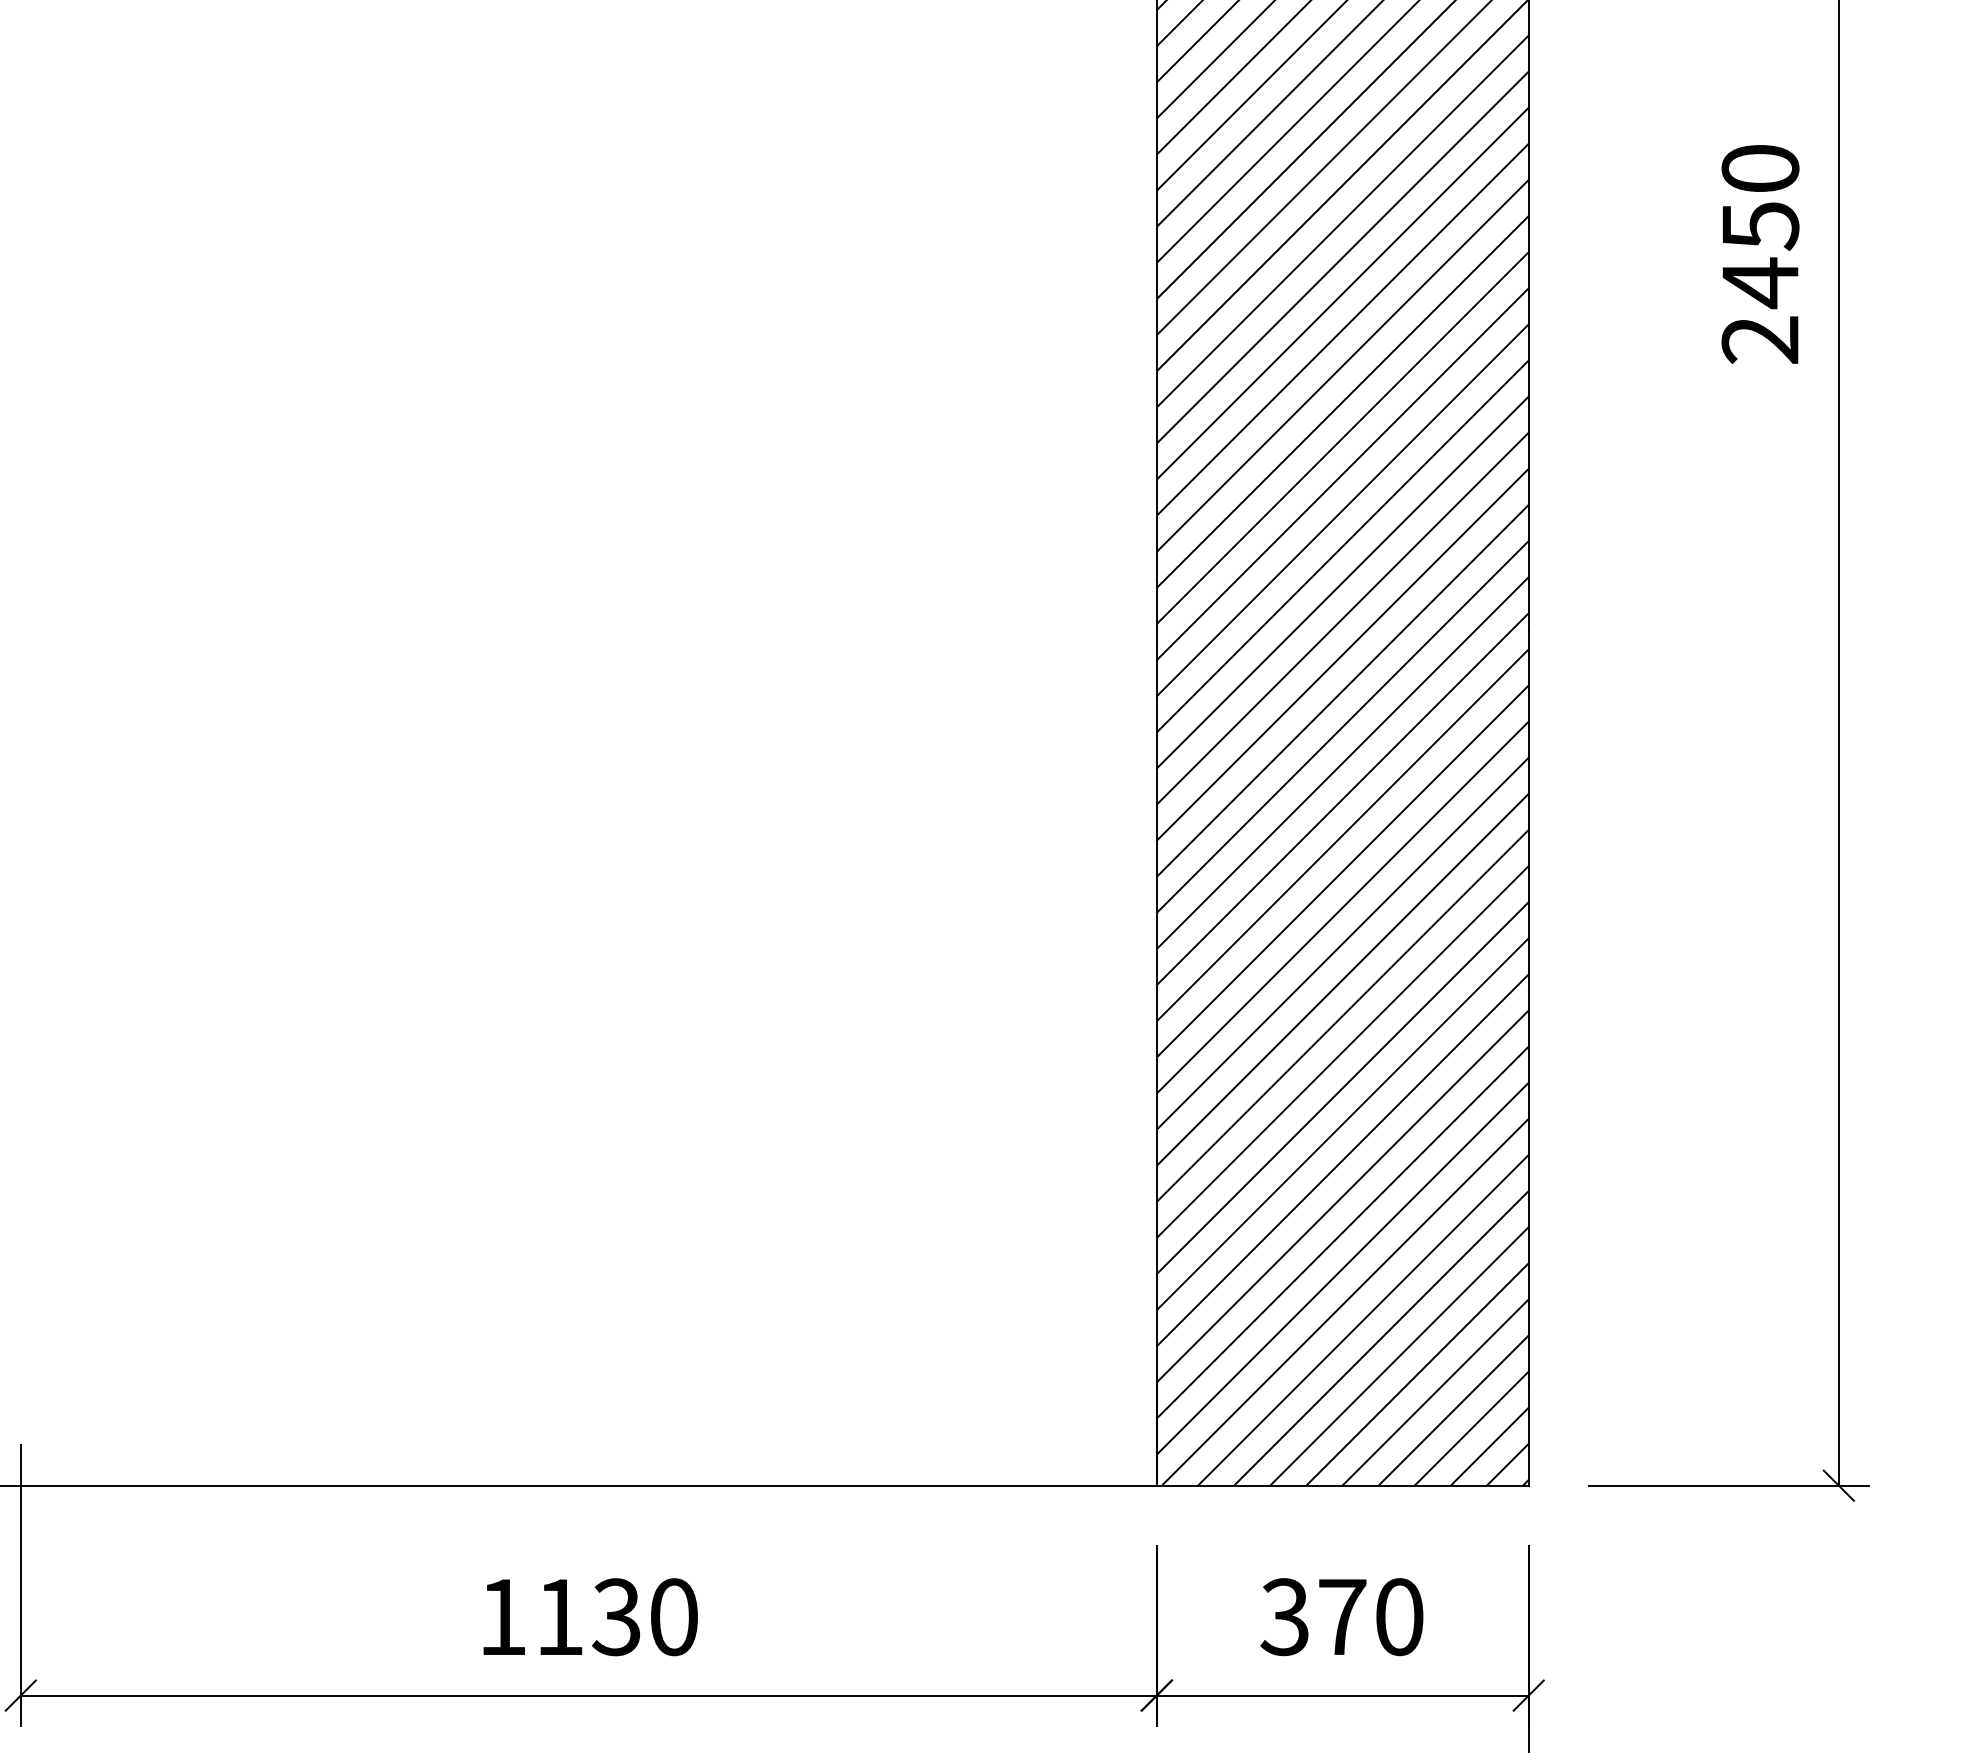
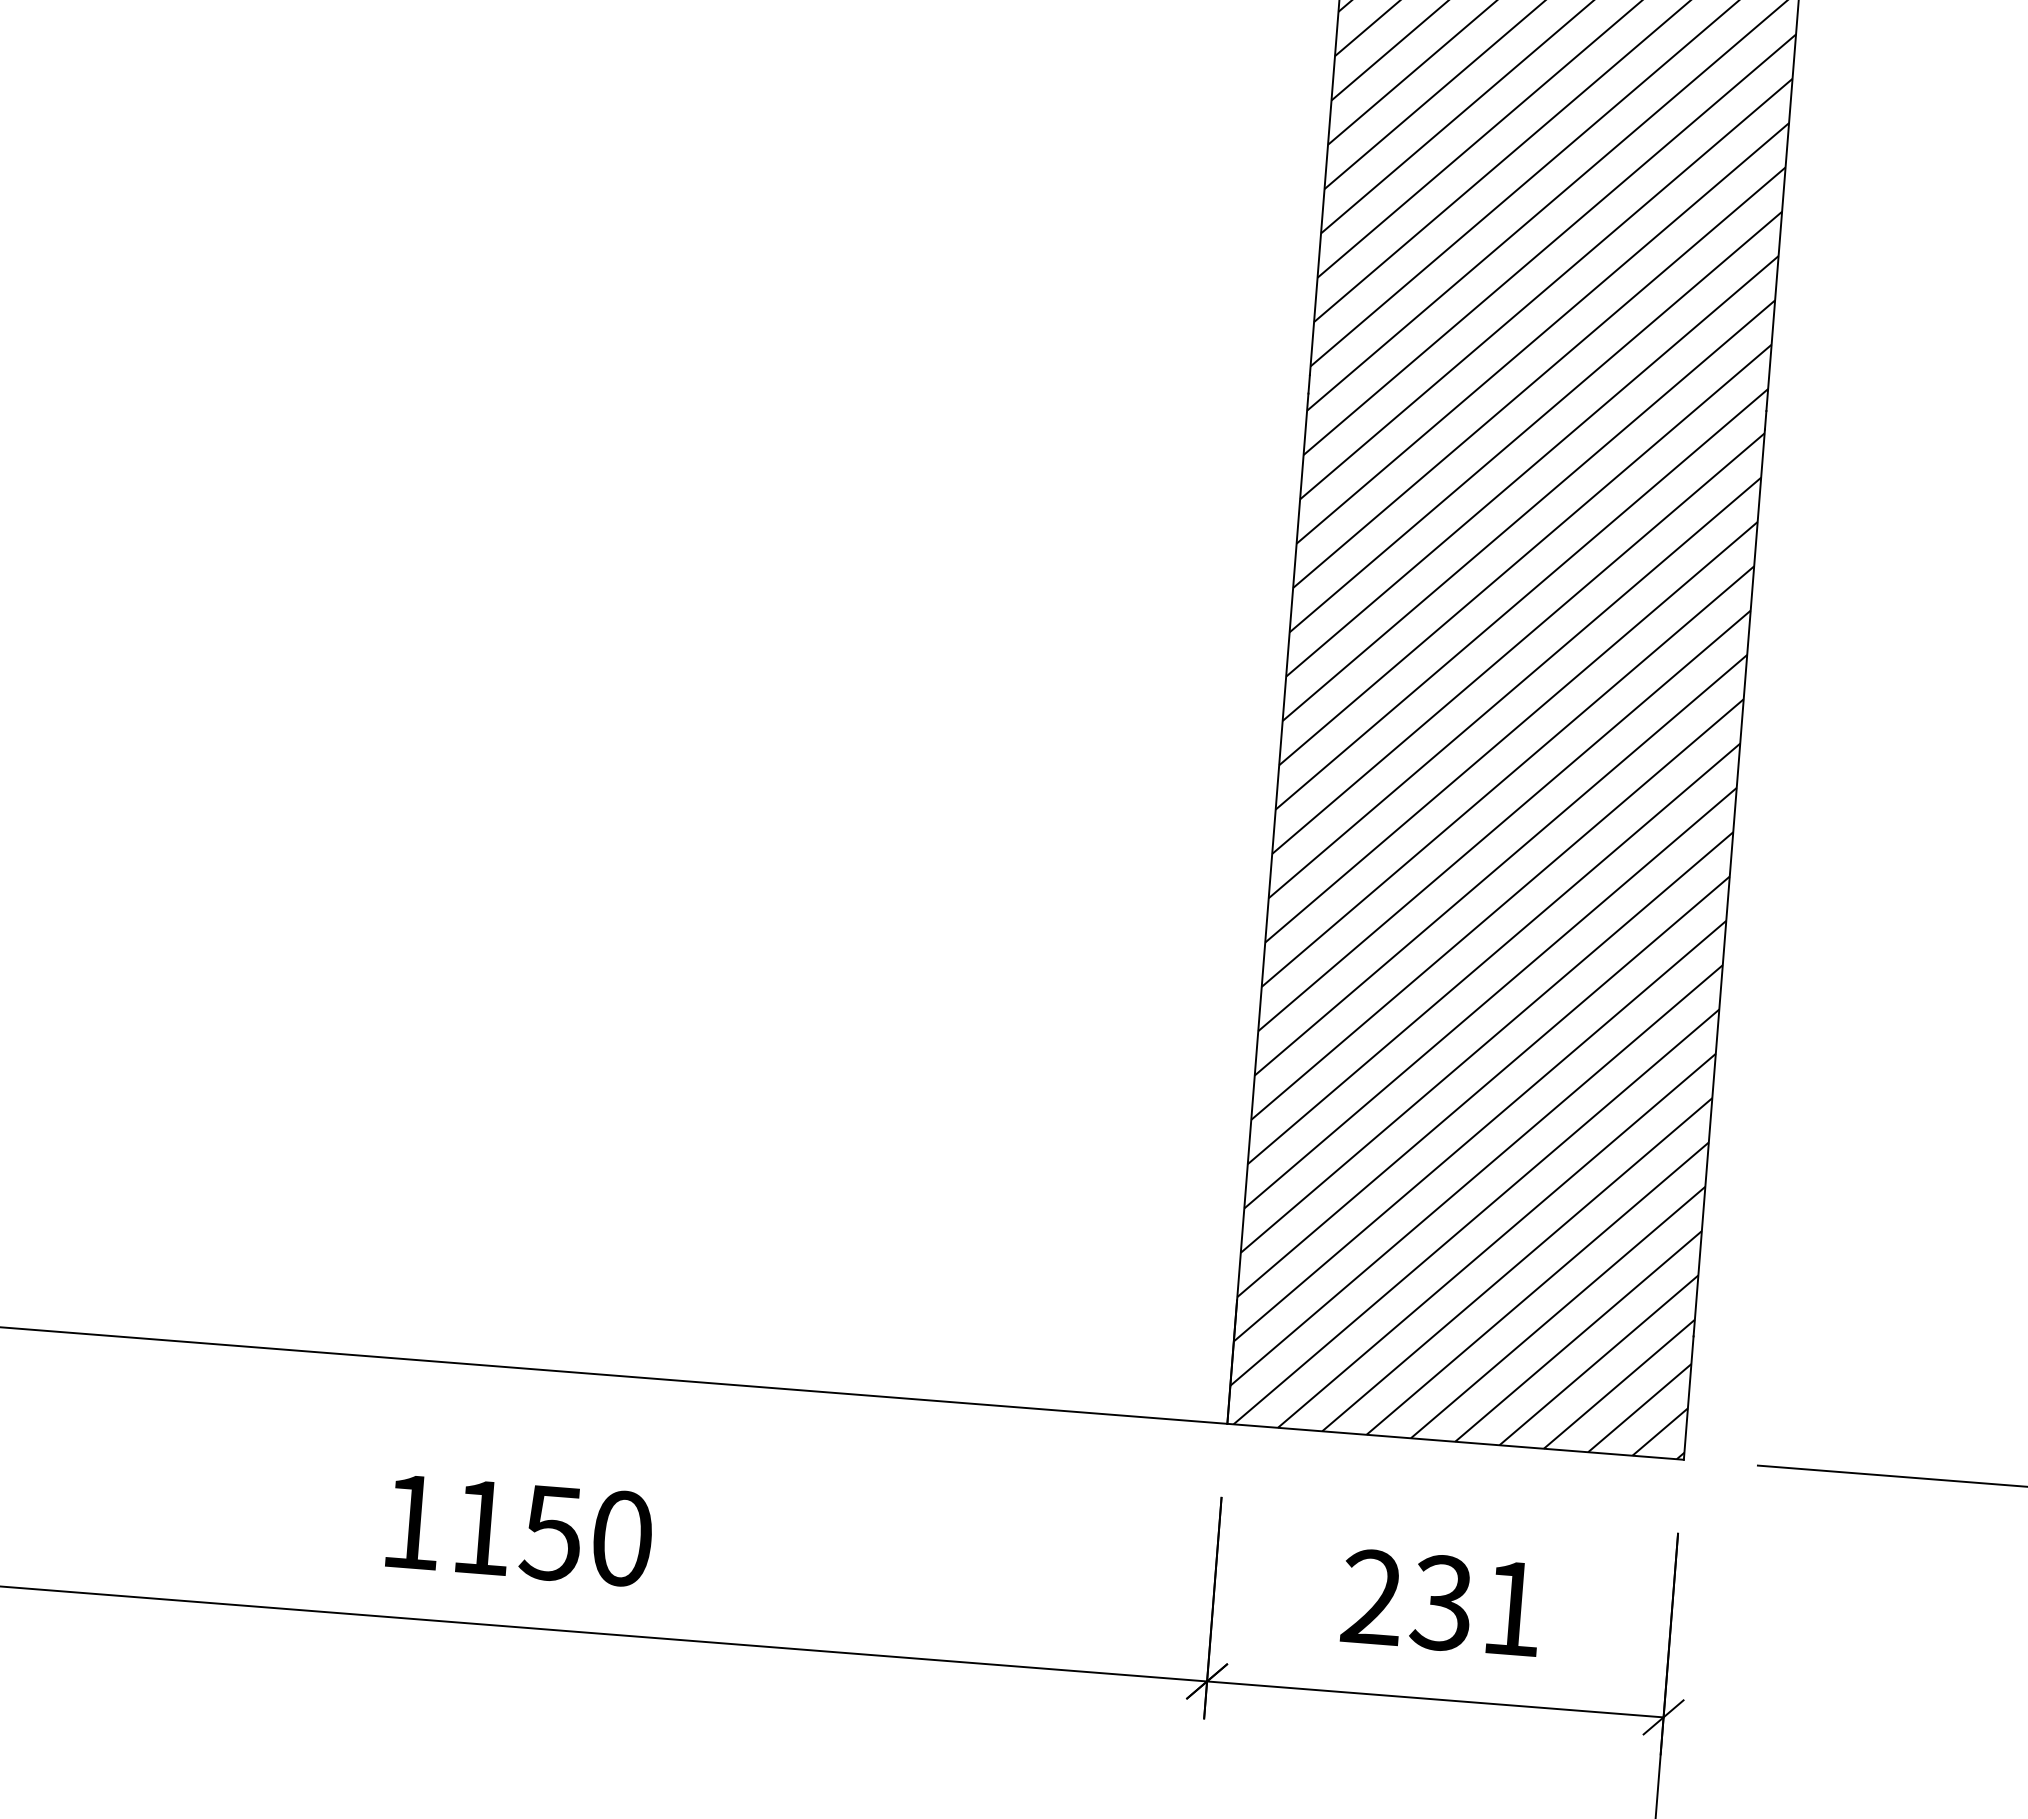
text: (615, 1616) -> (550, 1532), 1130 -> 1150
text: (1341, 1617) -> (1441, 1603), 370 -> 231

